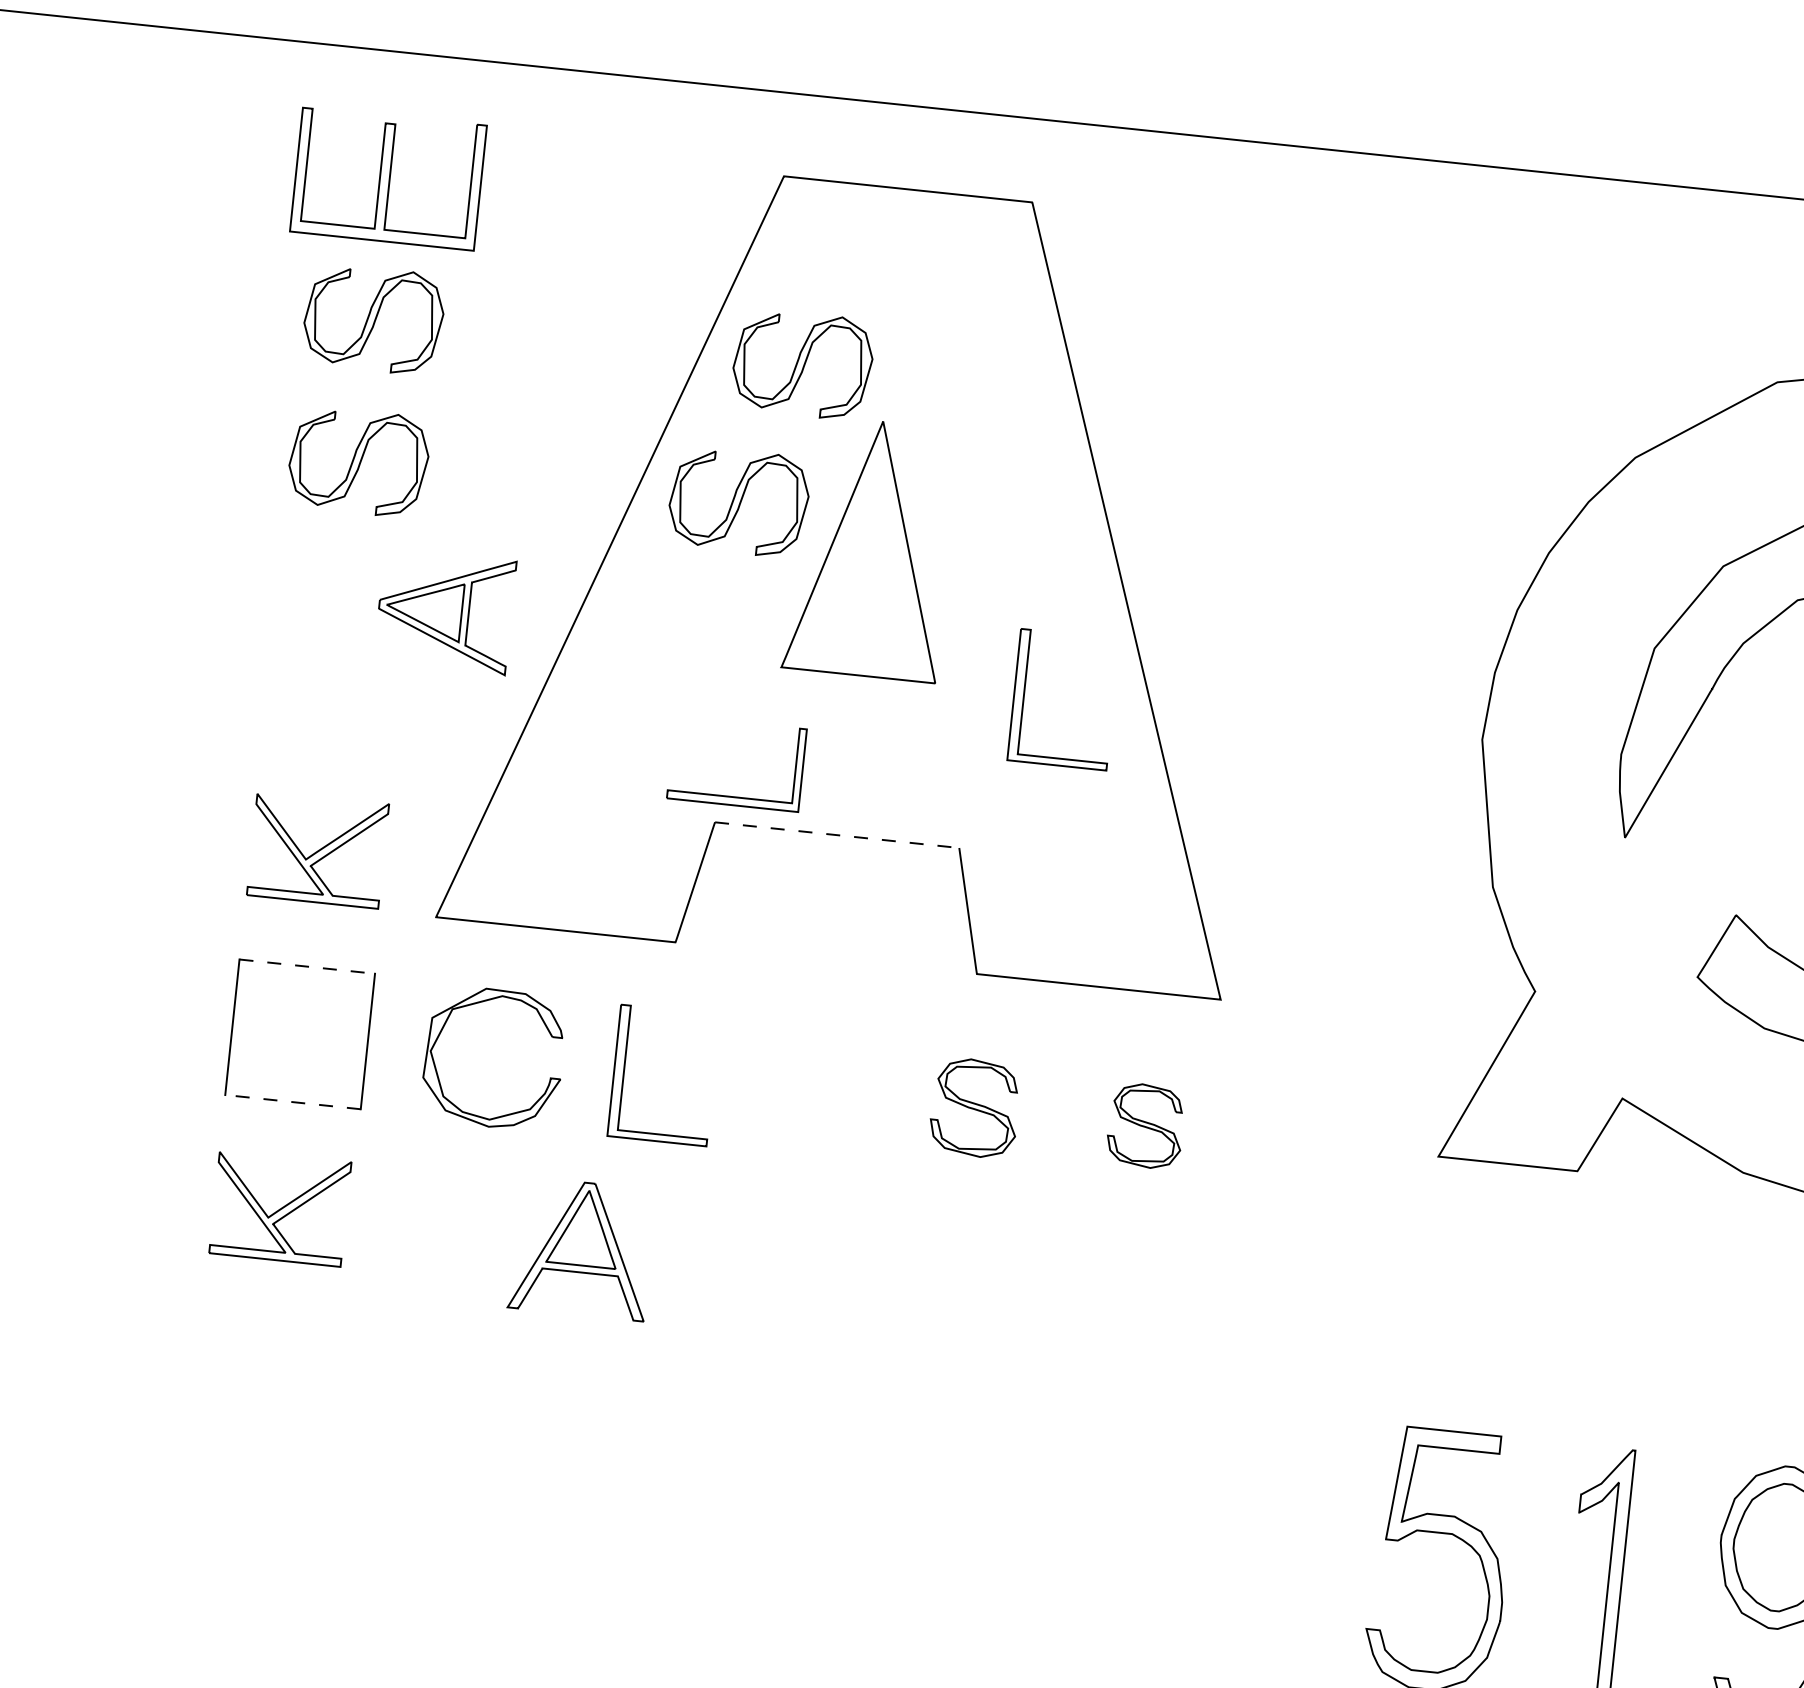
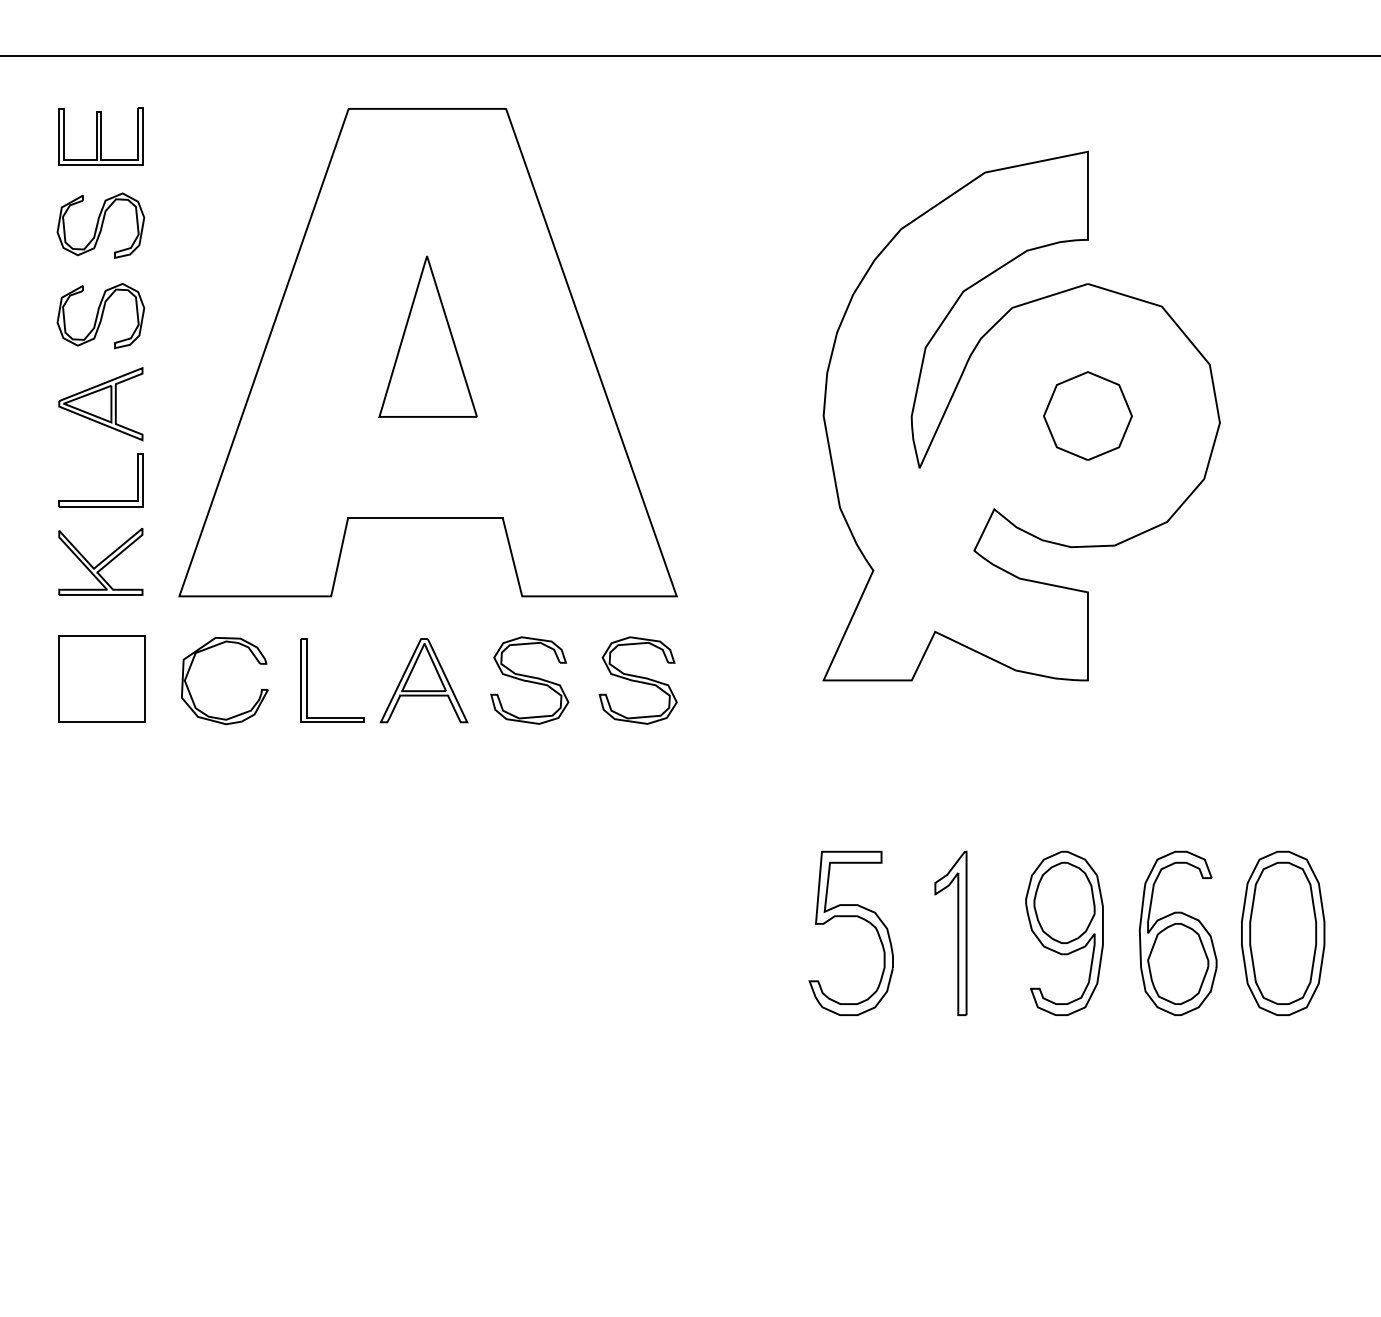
part: (387, 178) -> (100, 136), size x0.71
part: (802, 364) -> (372, 225), removed
part: (738, 502) -> (341, 316), removed
part: (444, 612) -> (100, 404), moved
part: (1024, 695) -> (533, 418), removed
part: (732, 795) -> (100, 500), moved
line: (837, 835) -> (425, 518), dashed -> solid
line: (306, 966) -> (101, 635), dashed -> solid
line: (292, 1101) -> (101, 721), dashed -> solid
part: (974, 1107) -> (529, 680), size x1.43
part: (1144, 1125) -> (637, 680), size x1.67
part: (279, 1207) -> (100, 788), removed
part: (581, 1248) -> (423, 680), moved

